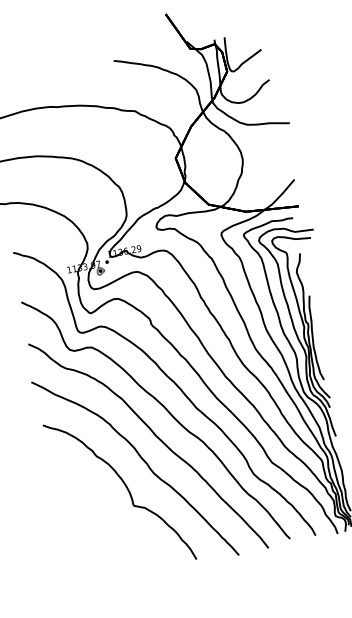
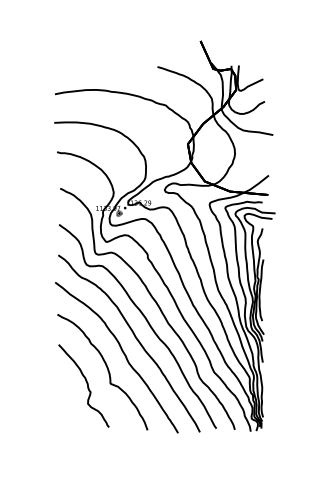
curve: (101, 513) -> (86, 384), added

